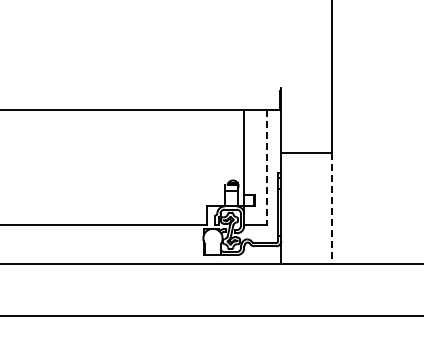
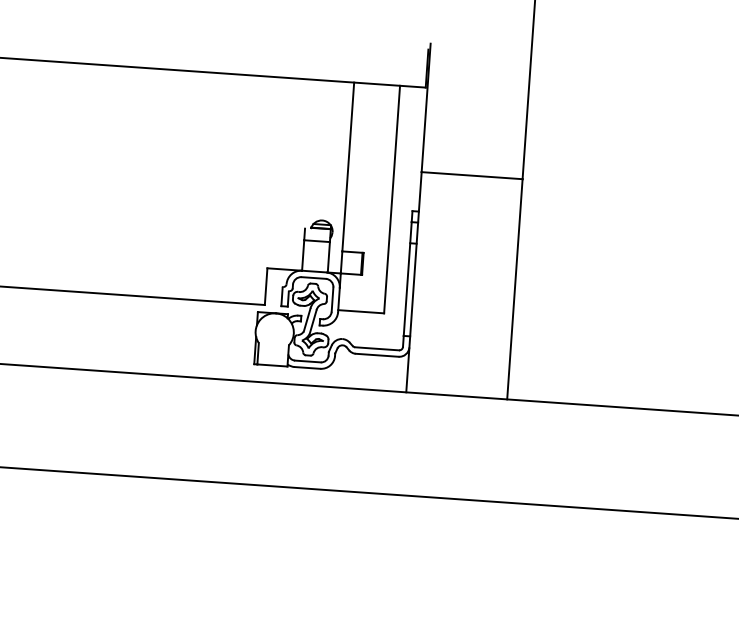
line: (267, 167) -> (392, 199), dashed -> solid
line: (332, 208) -> (515, 289), dashed -> solid

